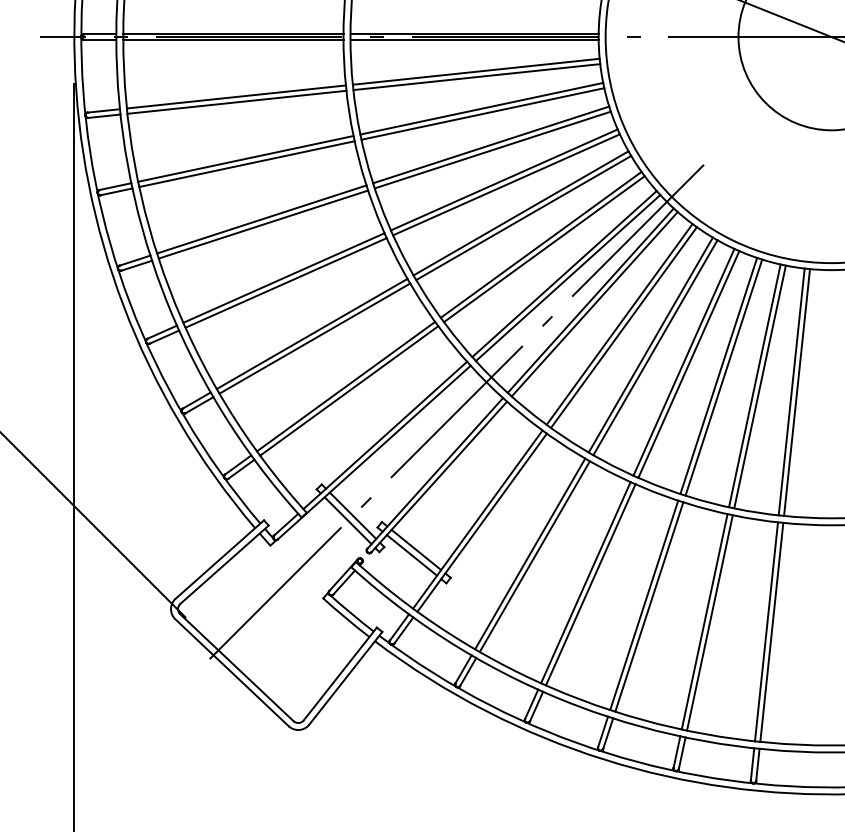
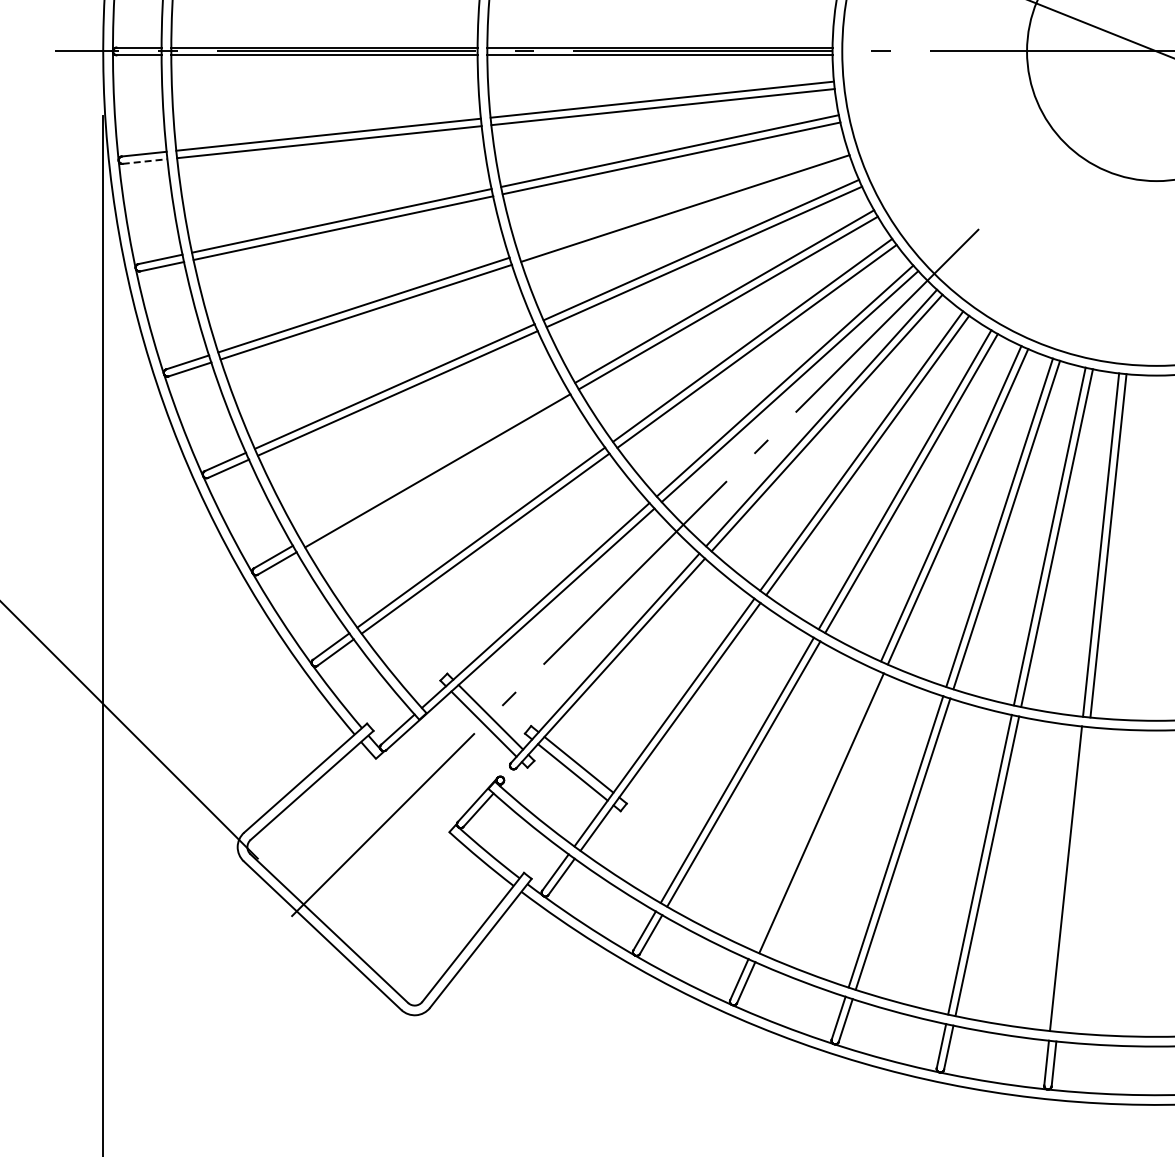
line: (104, 116) -> (145, 161), solid -> dashed
line: (490, 144) -> (682, 201), removed
line: (311, 333) -> (433, 463), removed
line: (585, 582) -> (814, 810), removed
line: (771, 632) -> (1073, 879), removed

